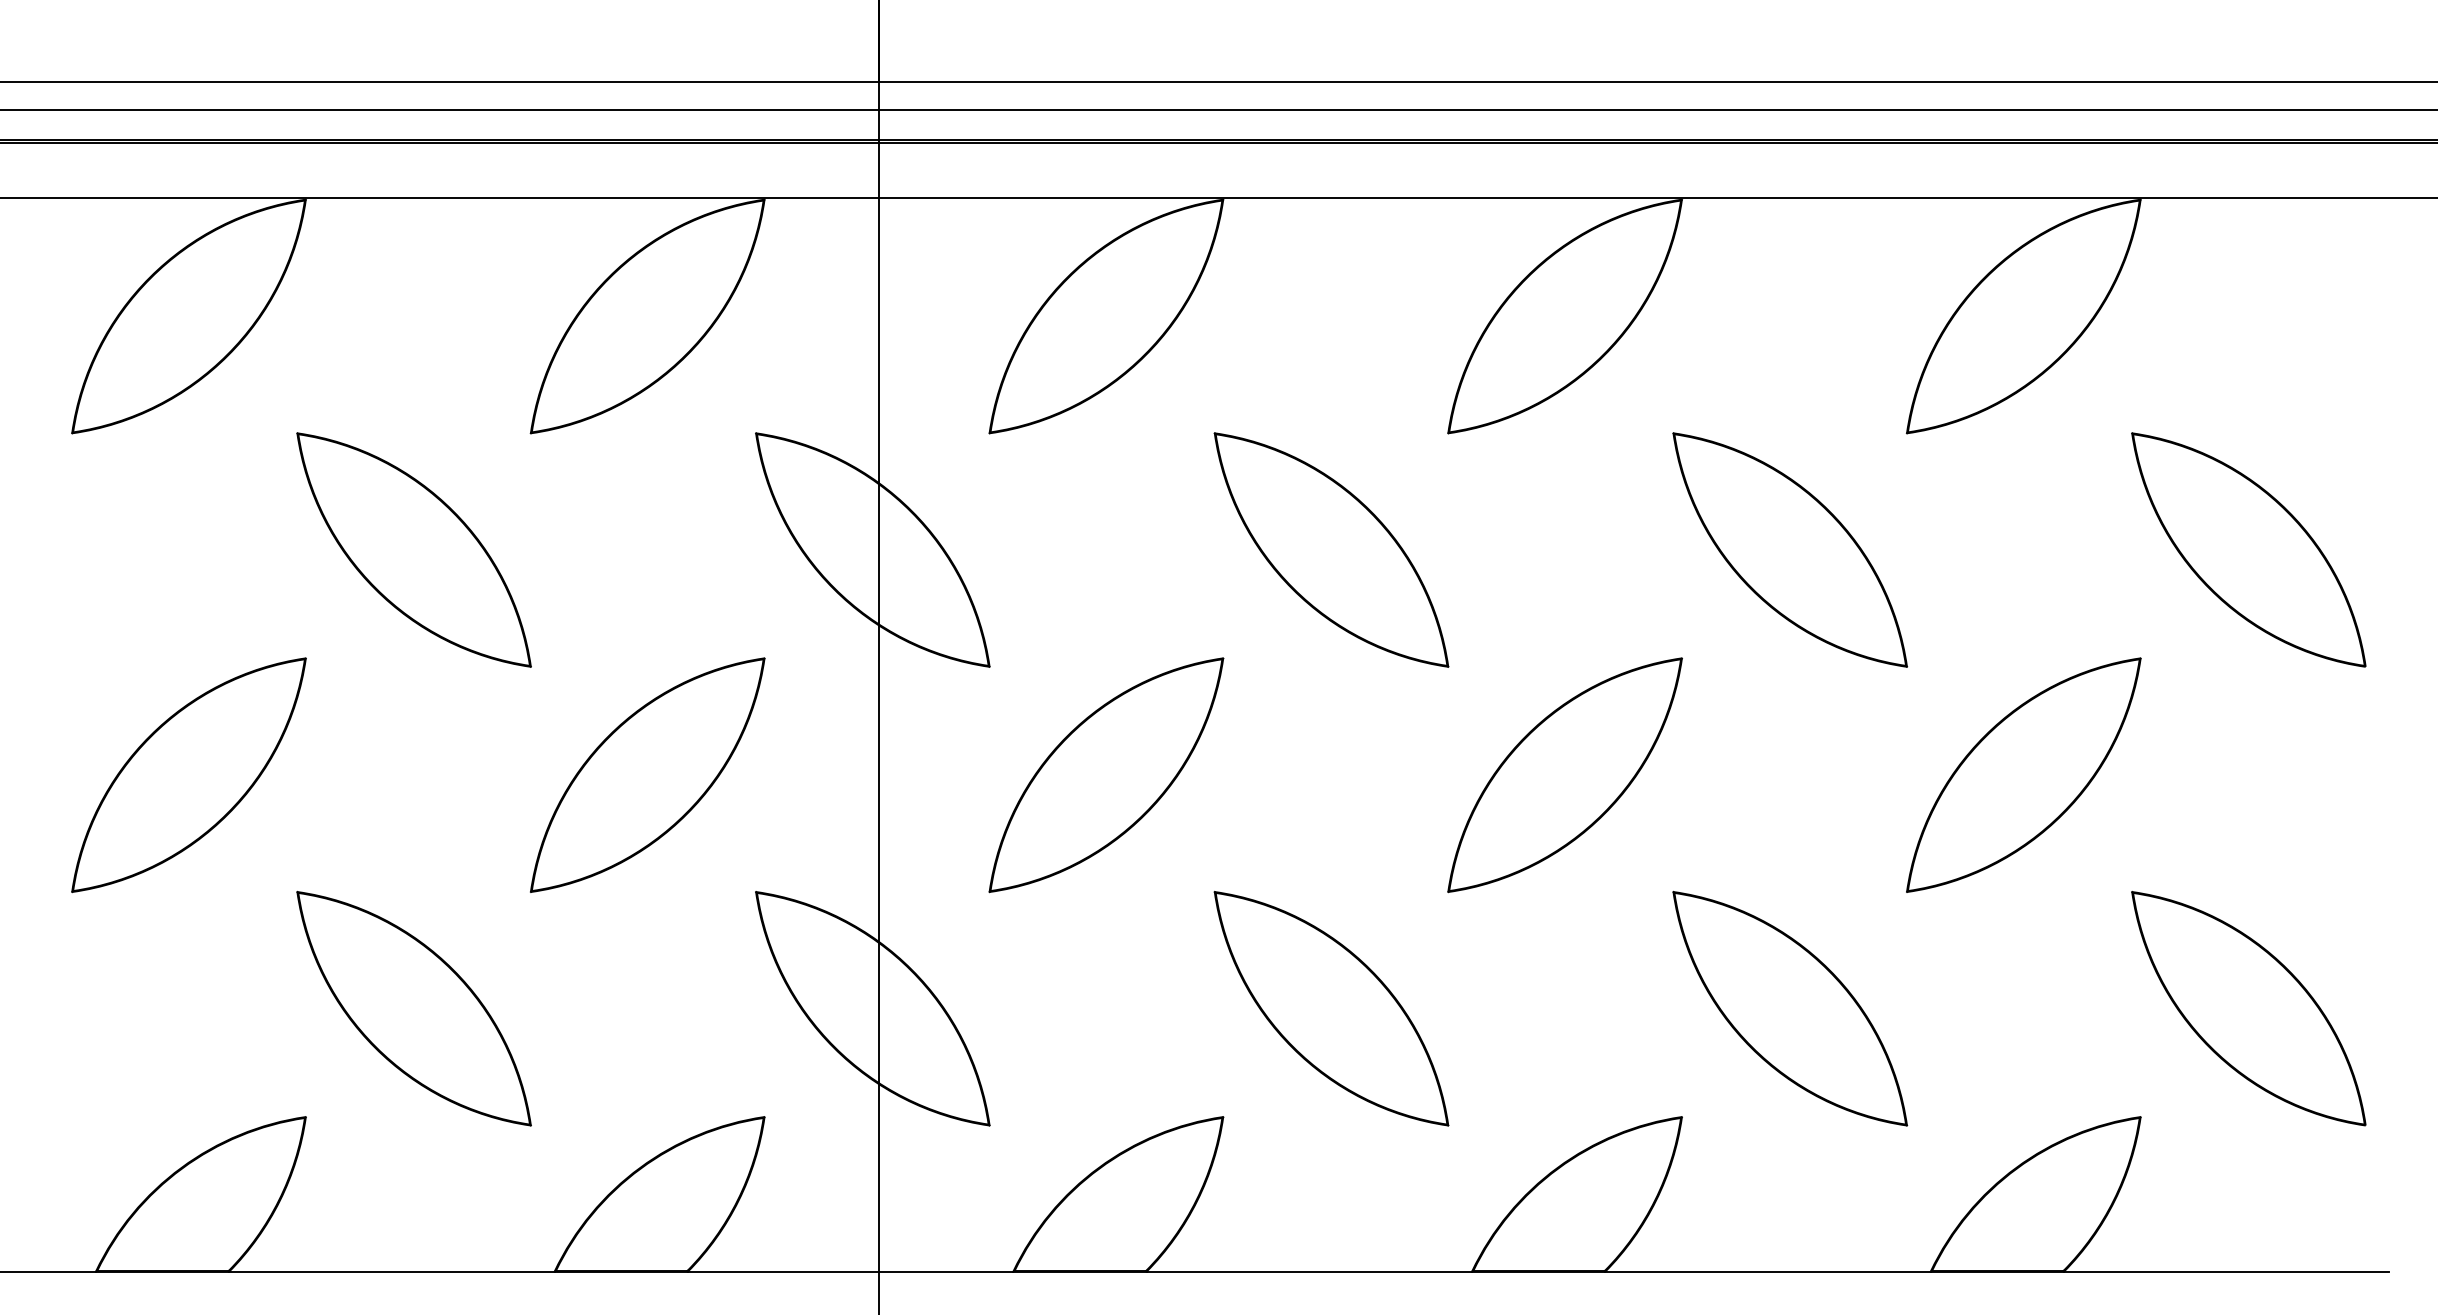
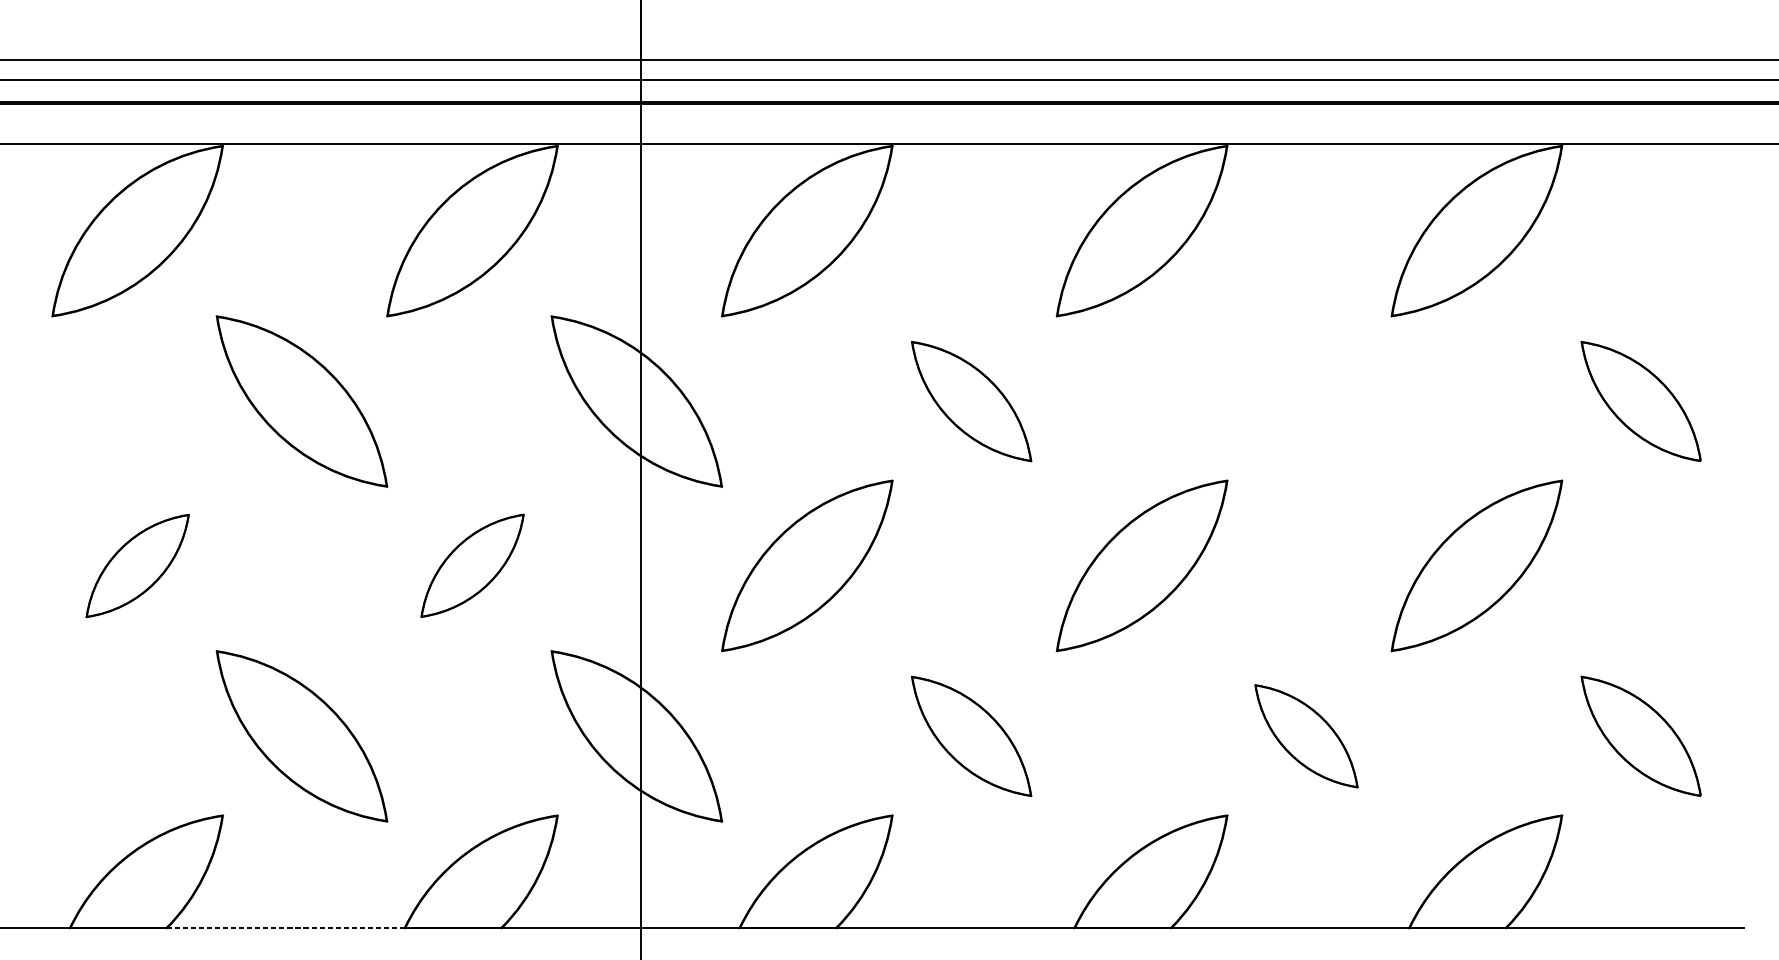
part: (1331, 549) -> (971, 401), size x0.7
part: (1789, 549) -> (1305, 401), removed
part: (2248, 549) -> (1640, 401), size x0.7
part: (647, 774) -> (472, 565), size x0.6
part: (188, 775) -> (137, 566), size x0.6
part: (1331, 1008) -> (971, 736), size x0.7
part: (1790, 1008) -> (1306, 736), size x0.6
part: (2248, 1008) -> (1640, 736), size x0.7
line: (391, 1271) -> (285, 928), solid -> dashed

